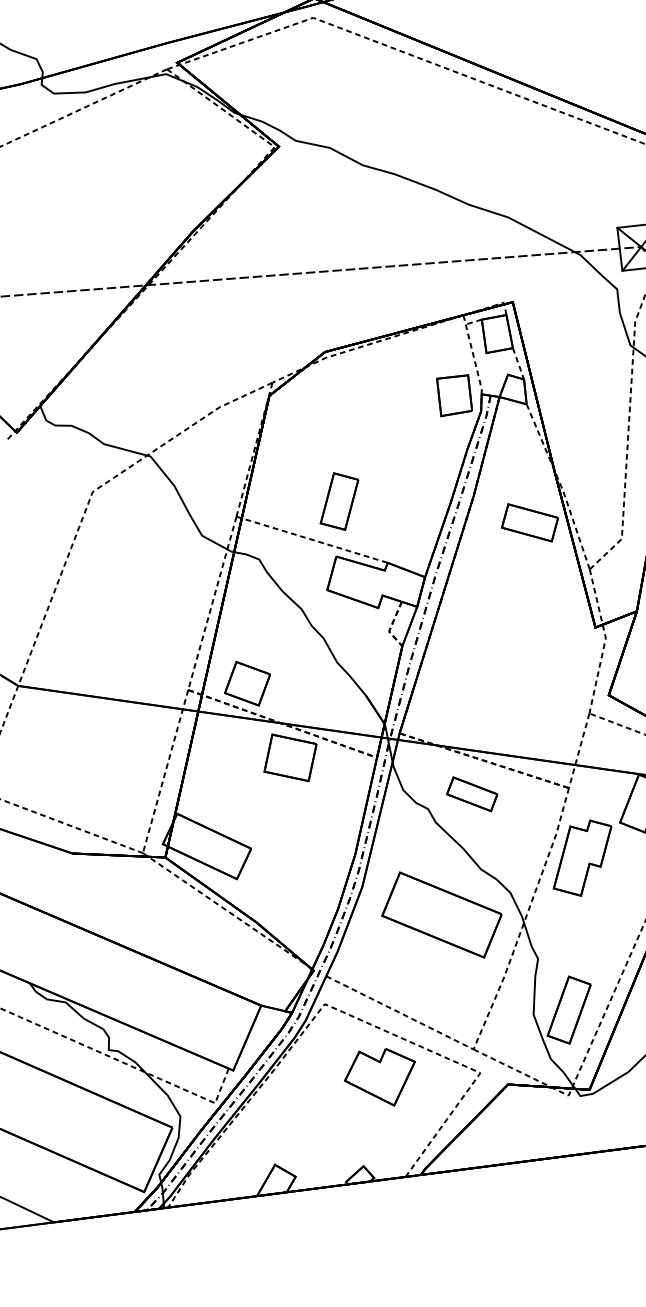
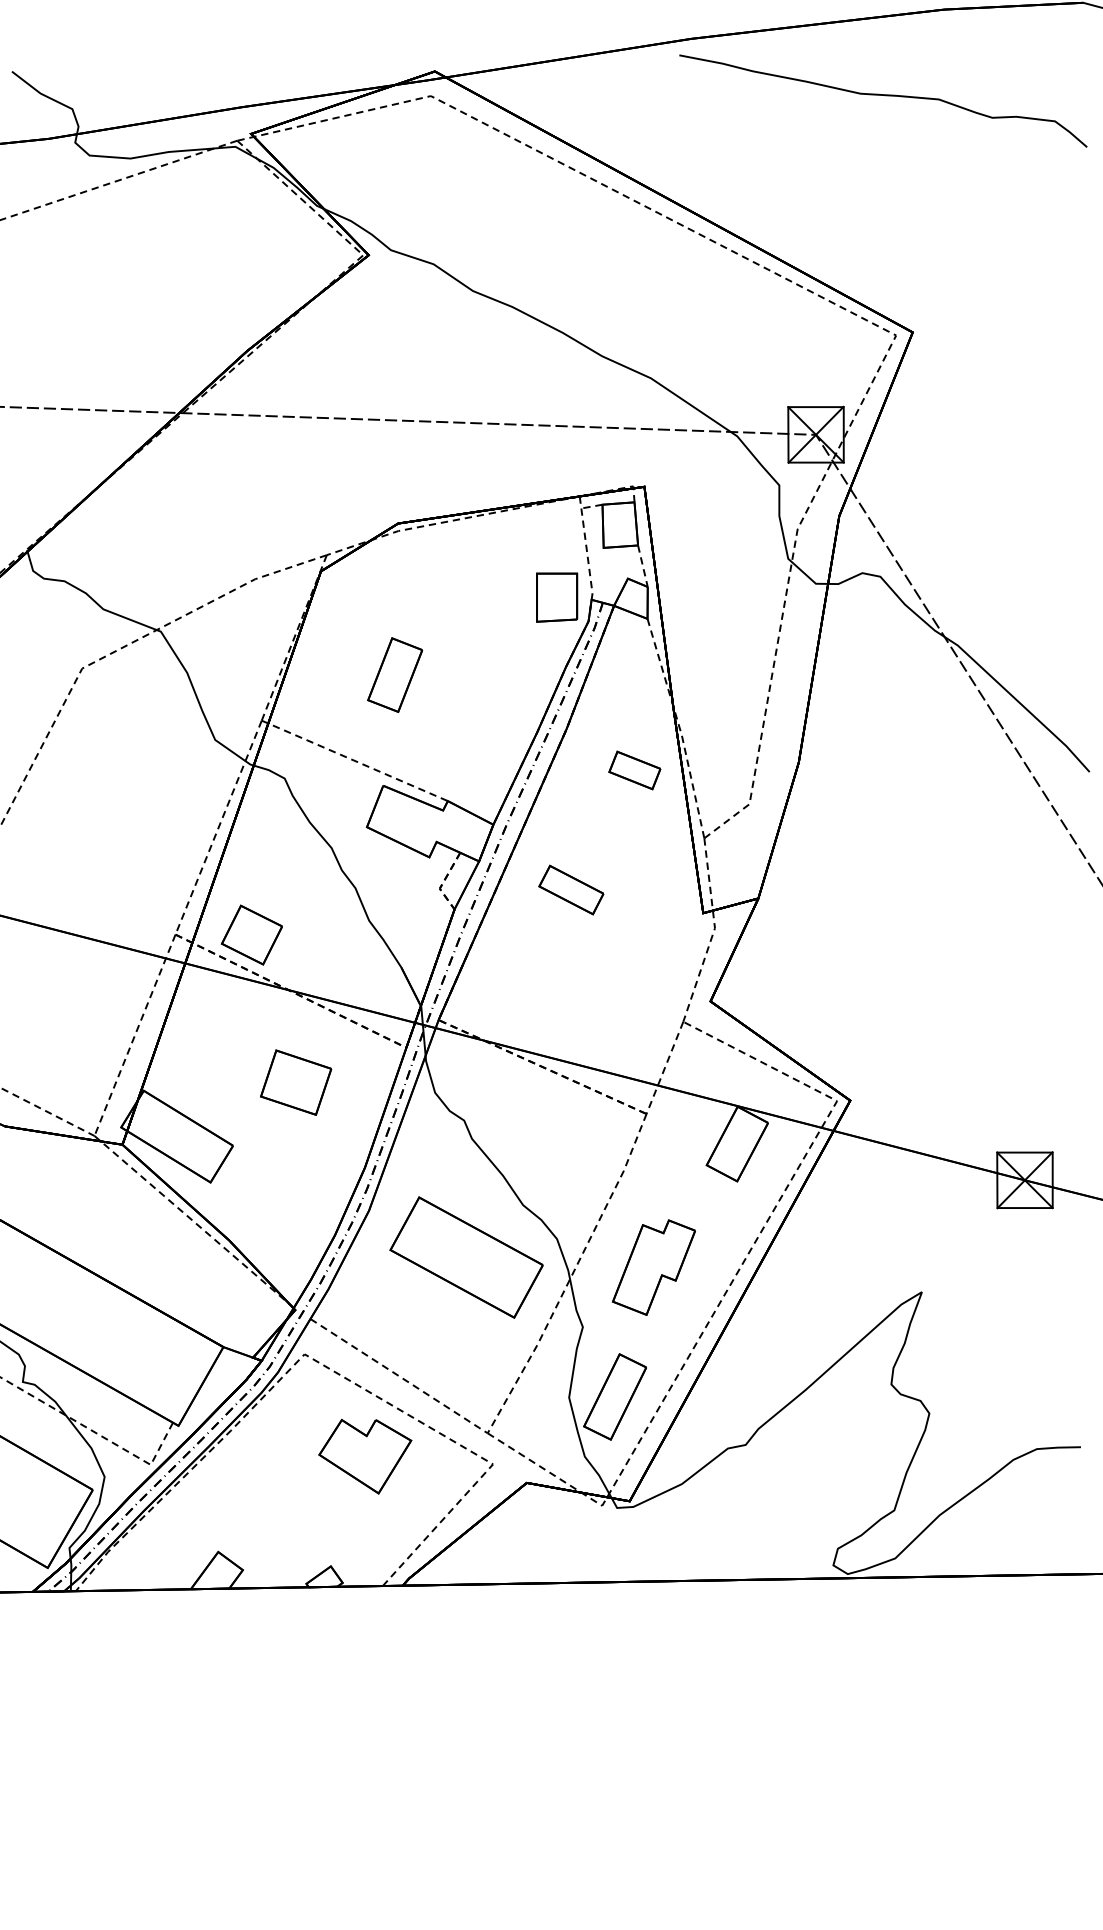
part: (339, 501) -> (395, 674), moved
part: (529, 522) -> (634, 770), size x0.7
part: (290, 757) -> (296, 1082), moved
part: (472, 793) -> (571, 889), moved
part: (582, 858) -> (653, 1267), moved

